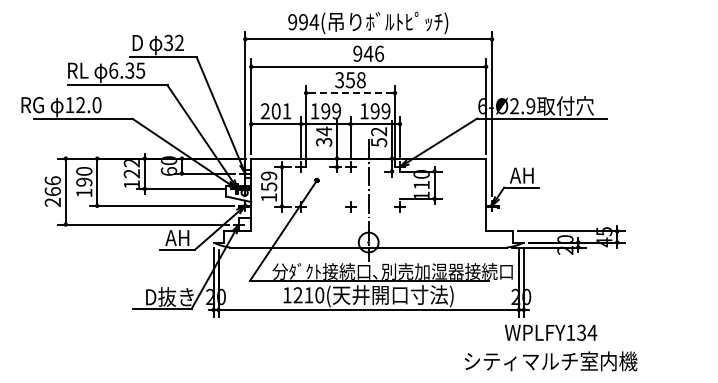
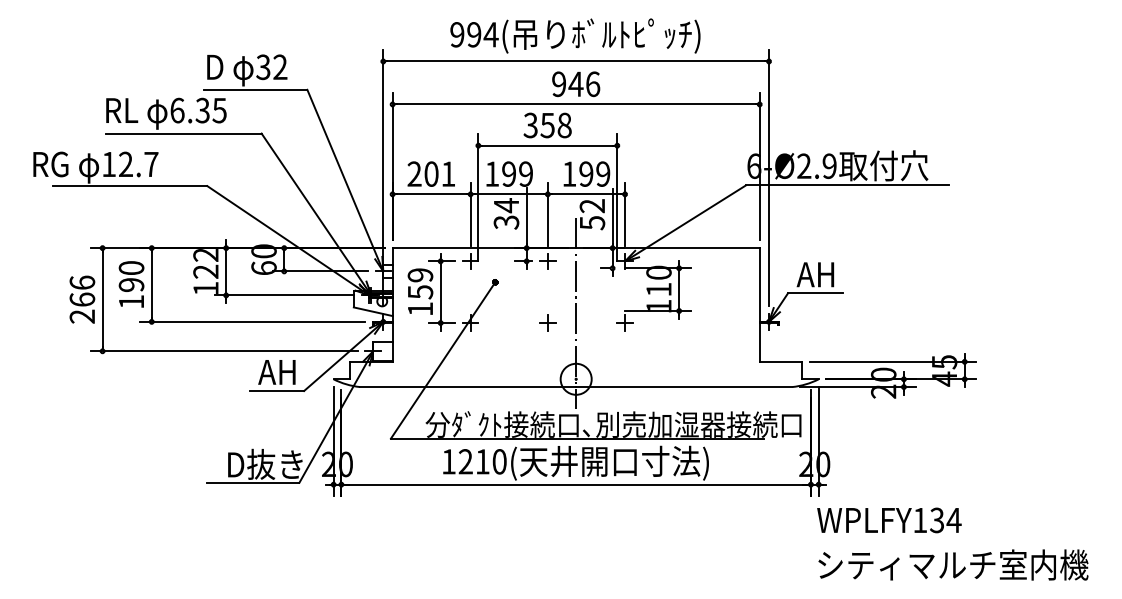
line: (350, 93) -> (547, 146), dashed -> solid
text: (96, 105) -> (150, 165), 12.0 -> 12.7
text: (551, 332) -> (890, 519), moved
text: (550, 361) -> (952, 565), moved

